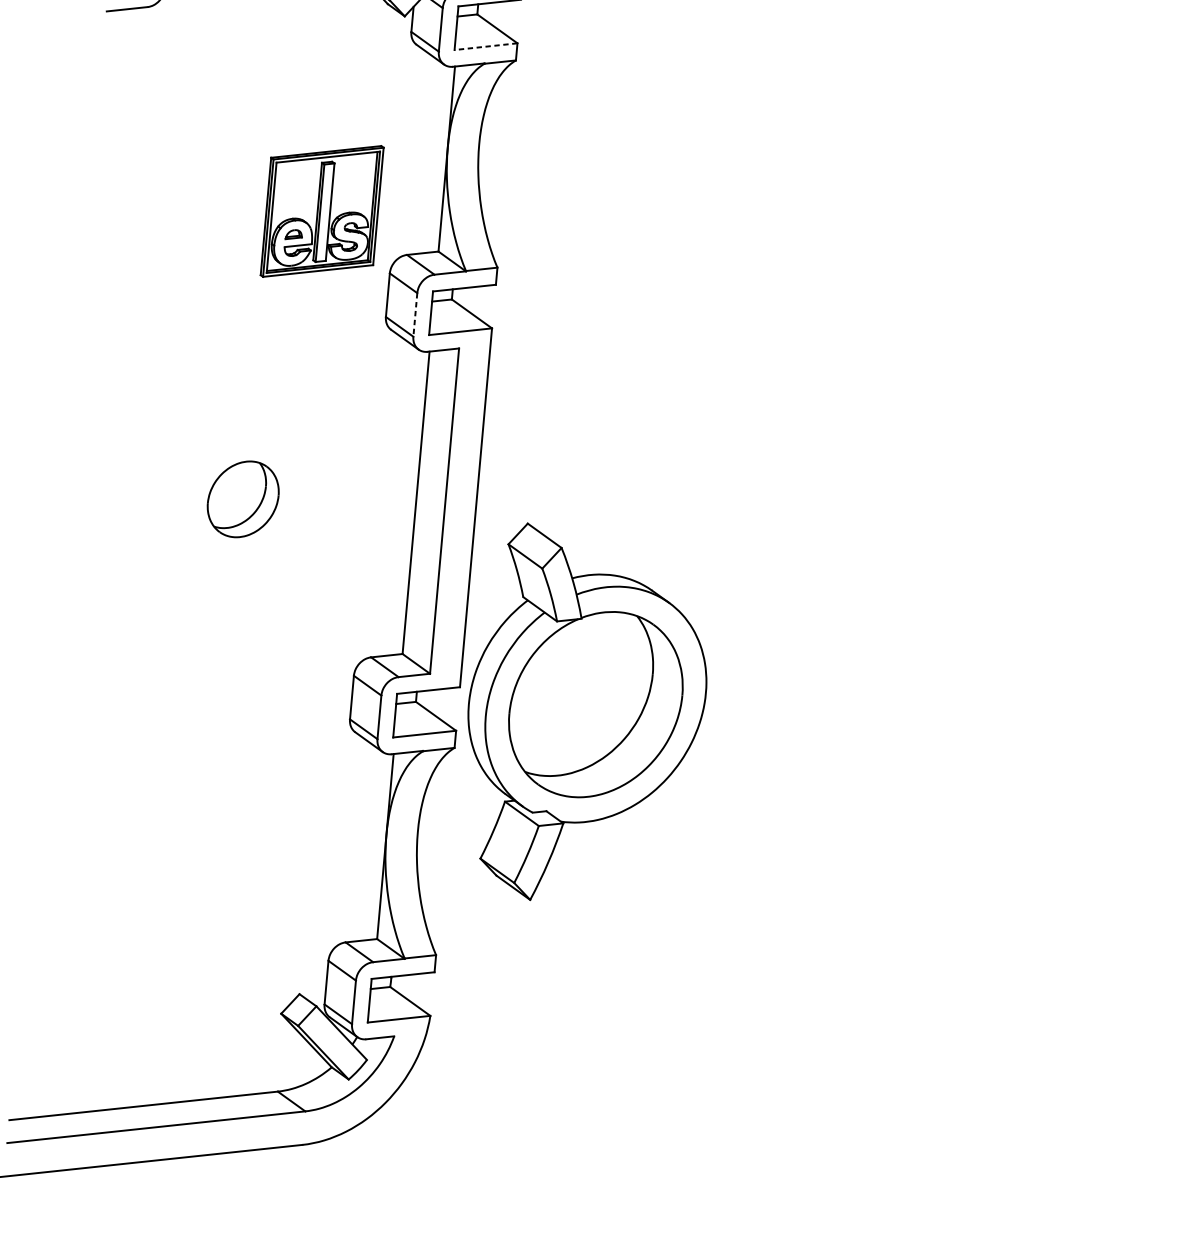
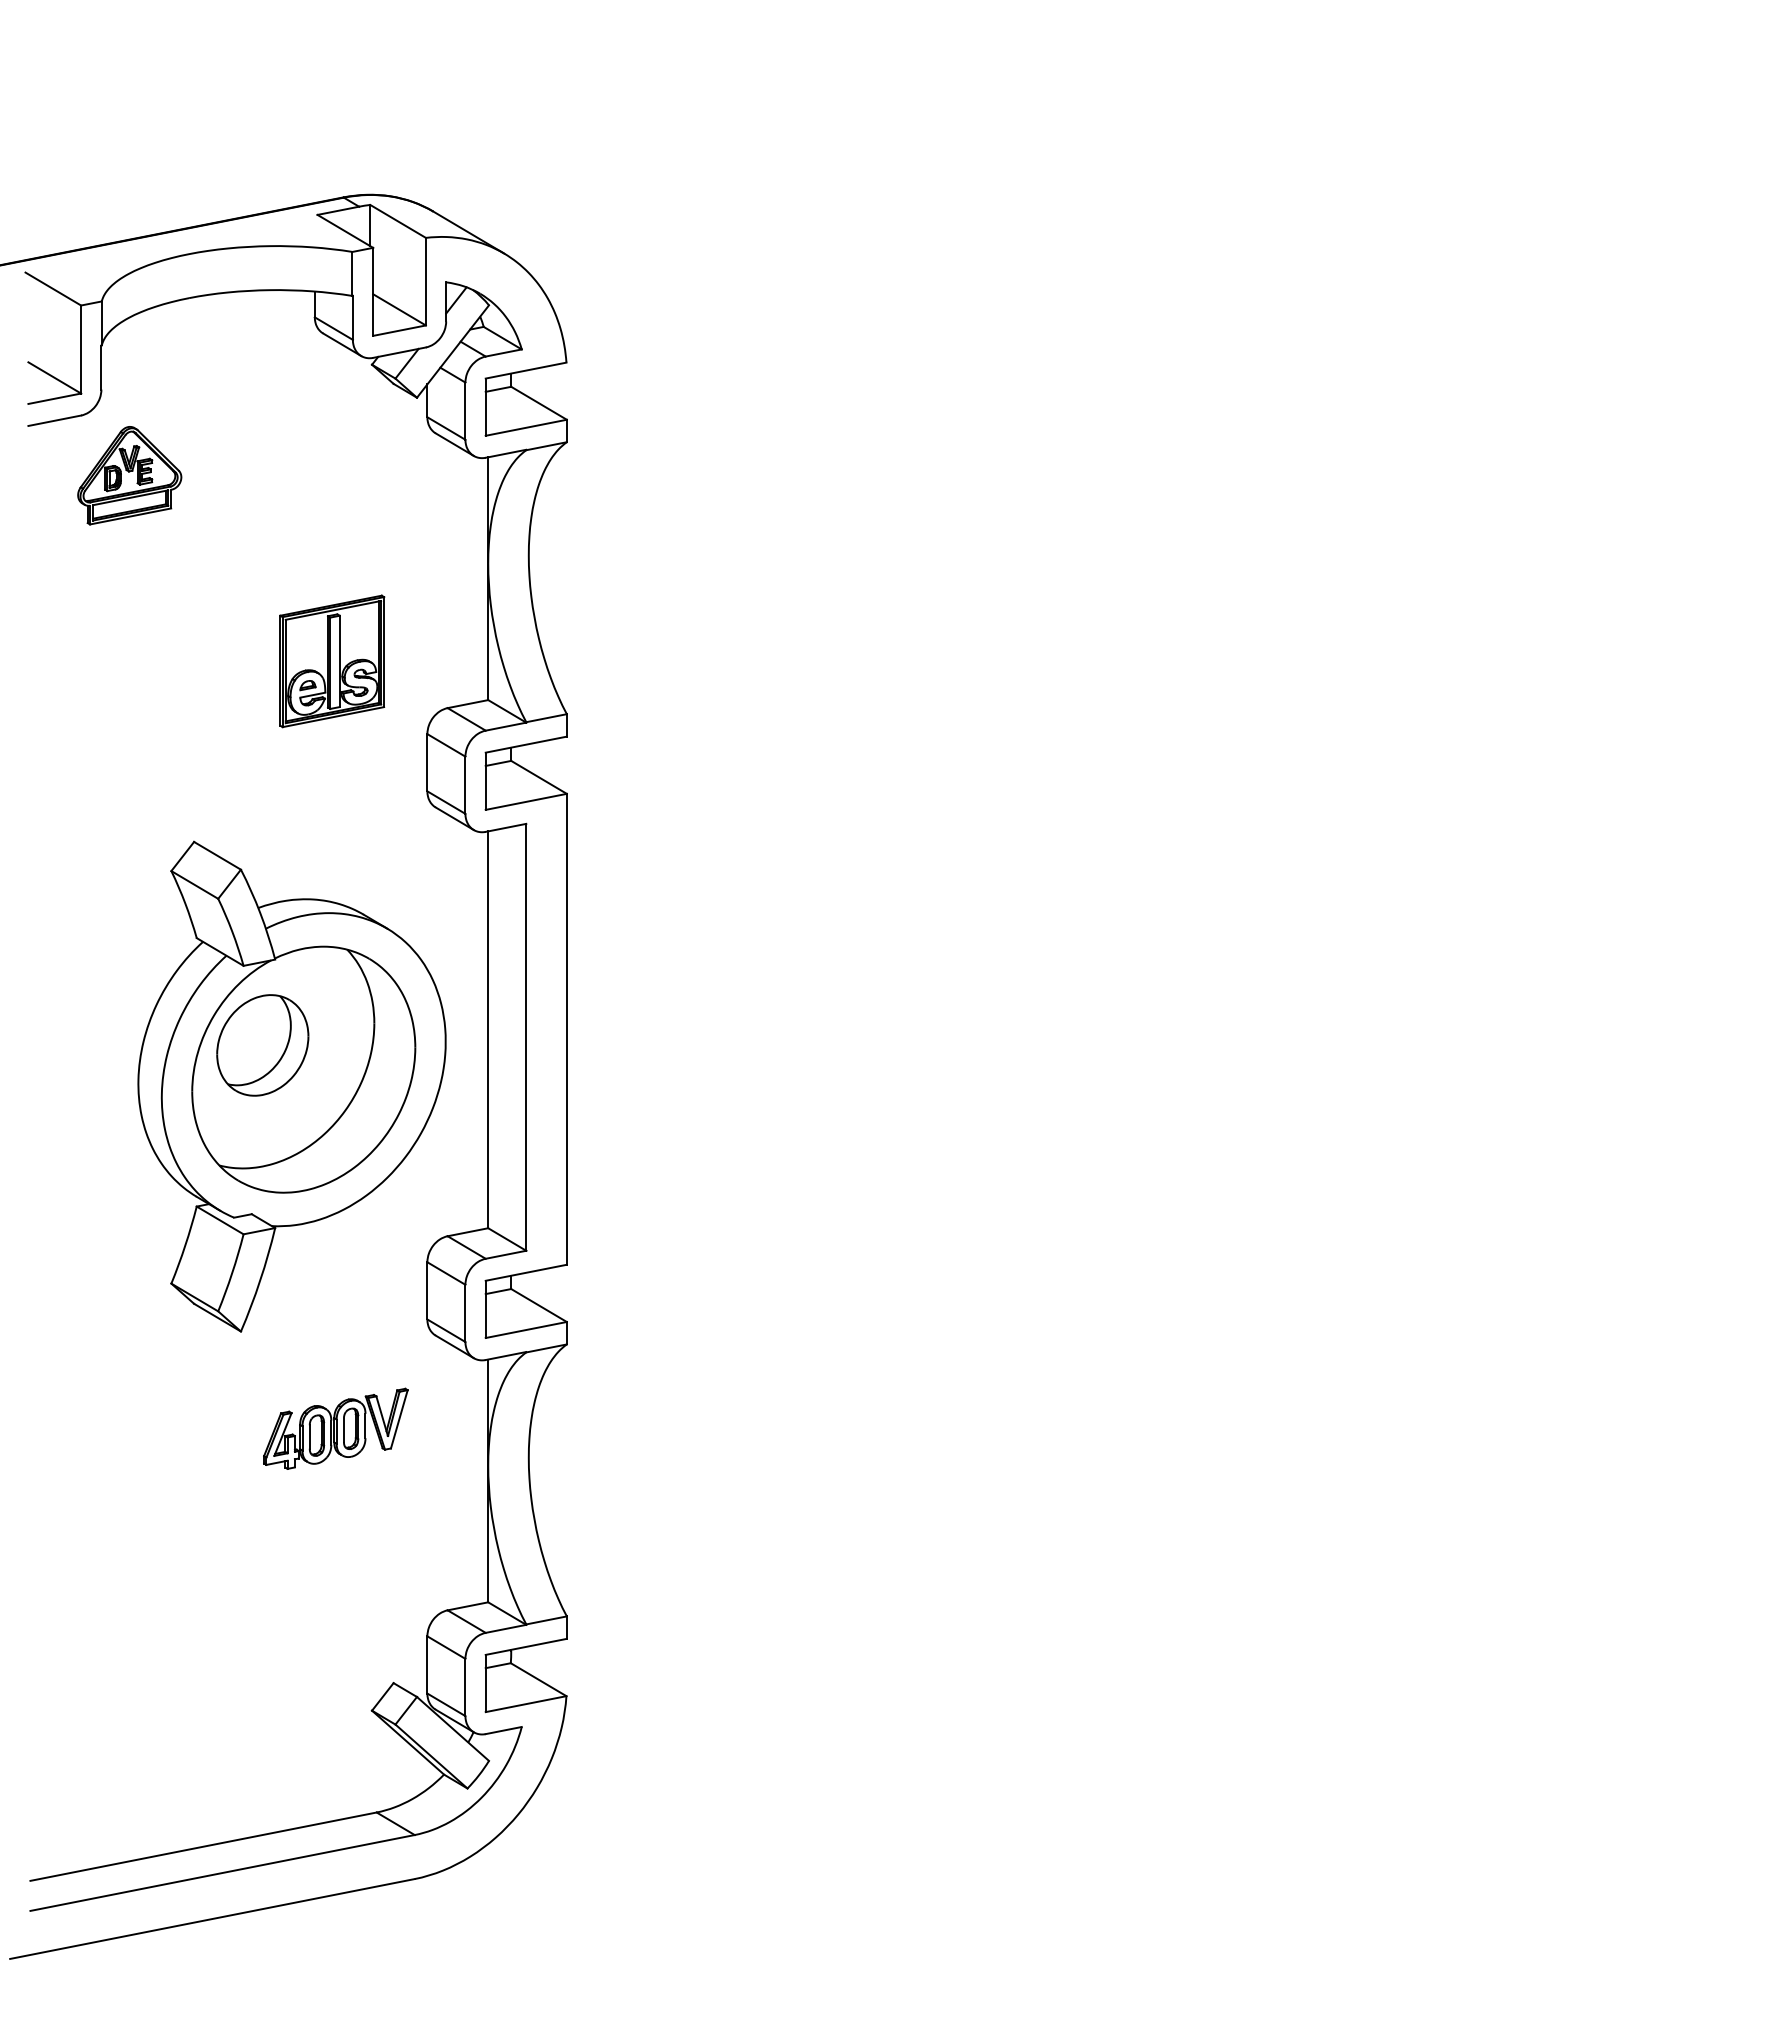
line: (485, 46) -> (525, 427), dashed -> solid
part: (180, 56) -> (129, 475), added
part: (322, 211) -> (332, 661), size x0.71
line: (415, 315) -> (465, 785), dashed -> solid
part: (585, 716) -> (291, 1086), moved
part: (272, 796) -> (335, 1428), added

